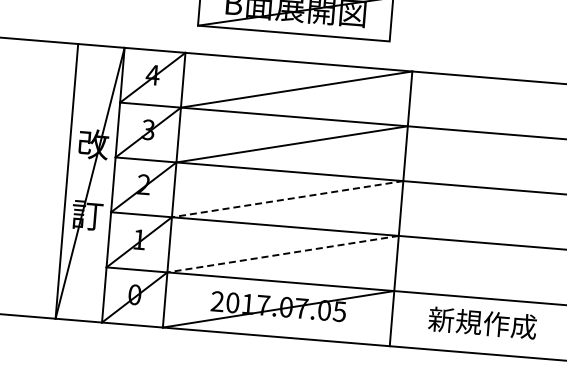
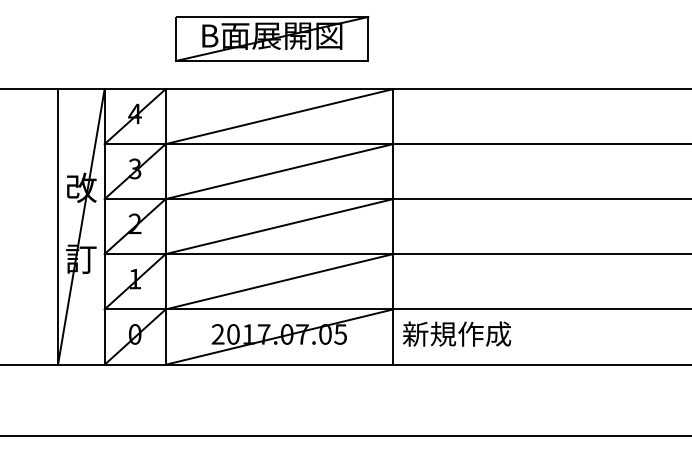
line: (287, 199) -> (279, 226), dashed -> solid
line: (283, 253) -> (279, 281), dashed -> solid
text: (483, 322) -> (457, 333), moved

